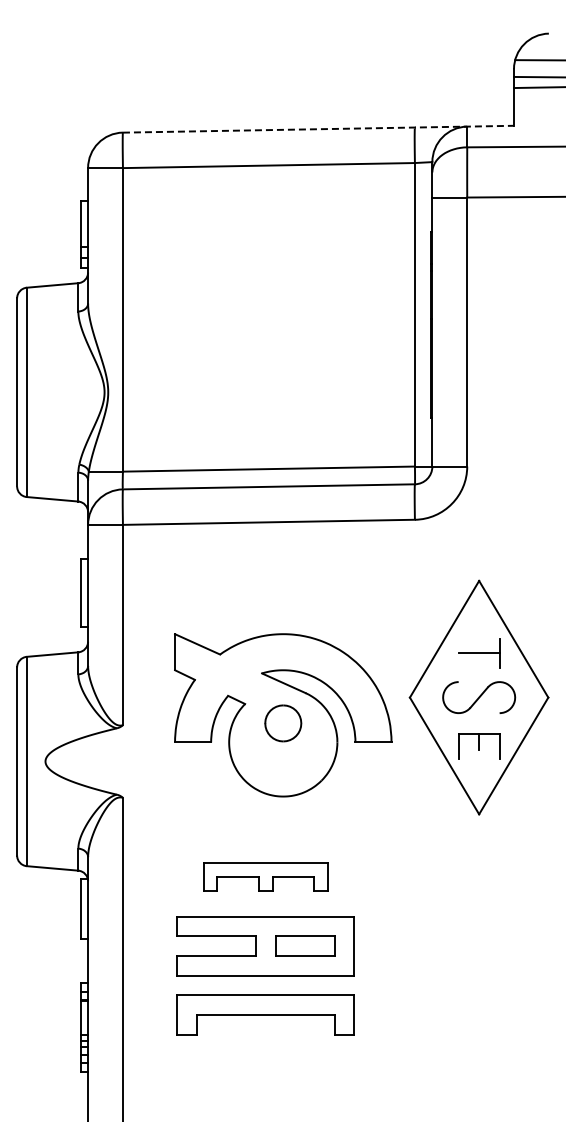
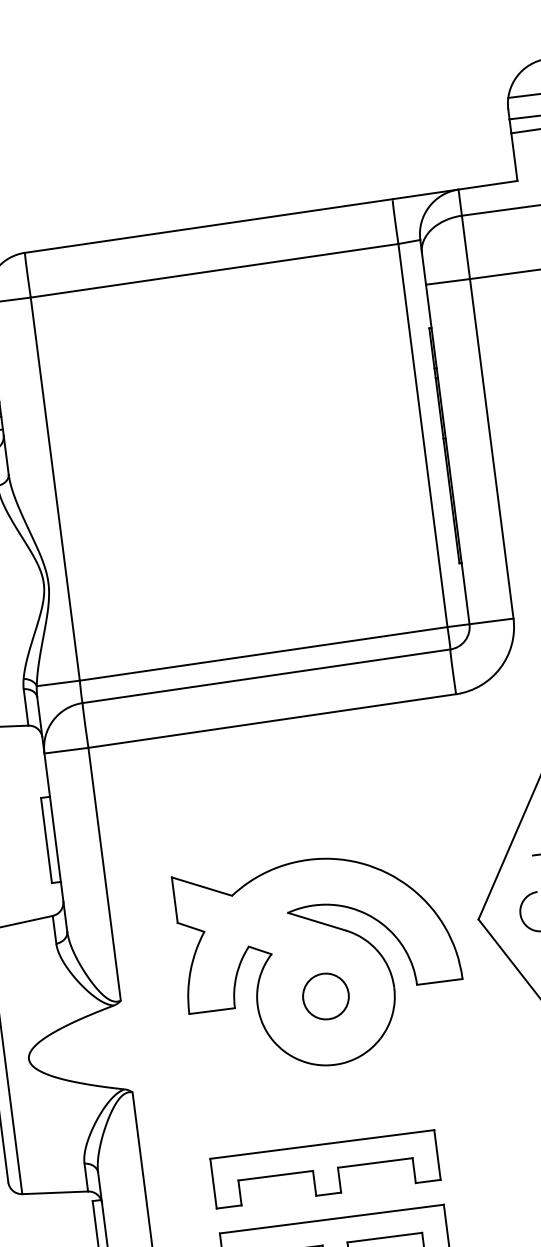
line: (318, 129) -> (271, 217), dashed -> solid
part: (283, 723) -> (326, 996), moved
part: (265, 876) -> (325, 1168), size x1.43

